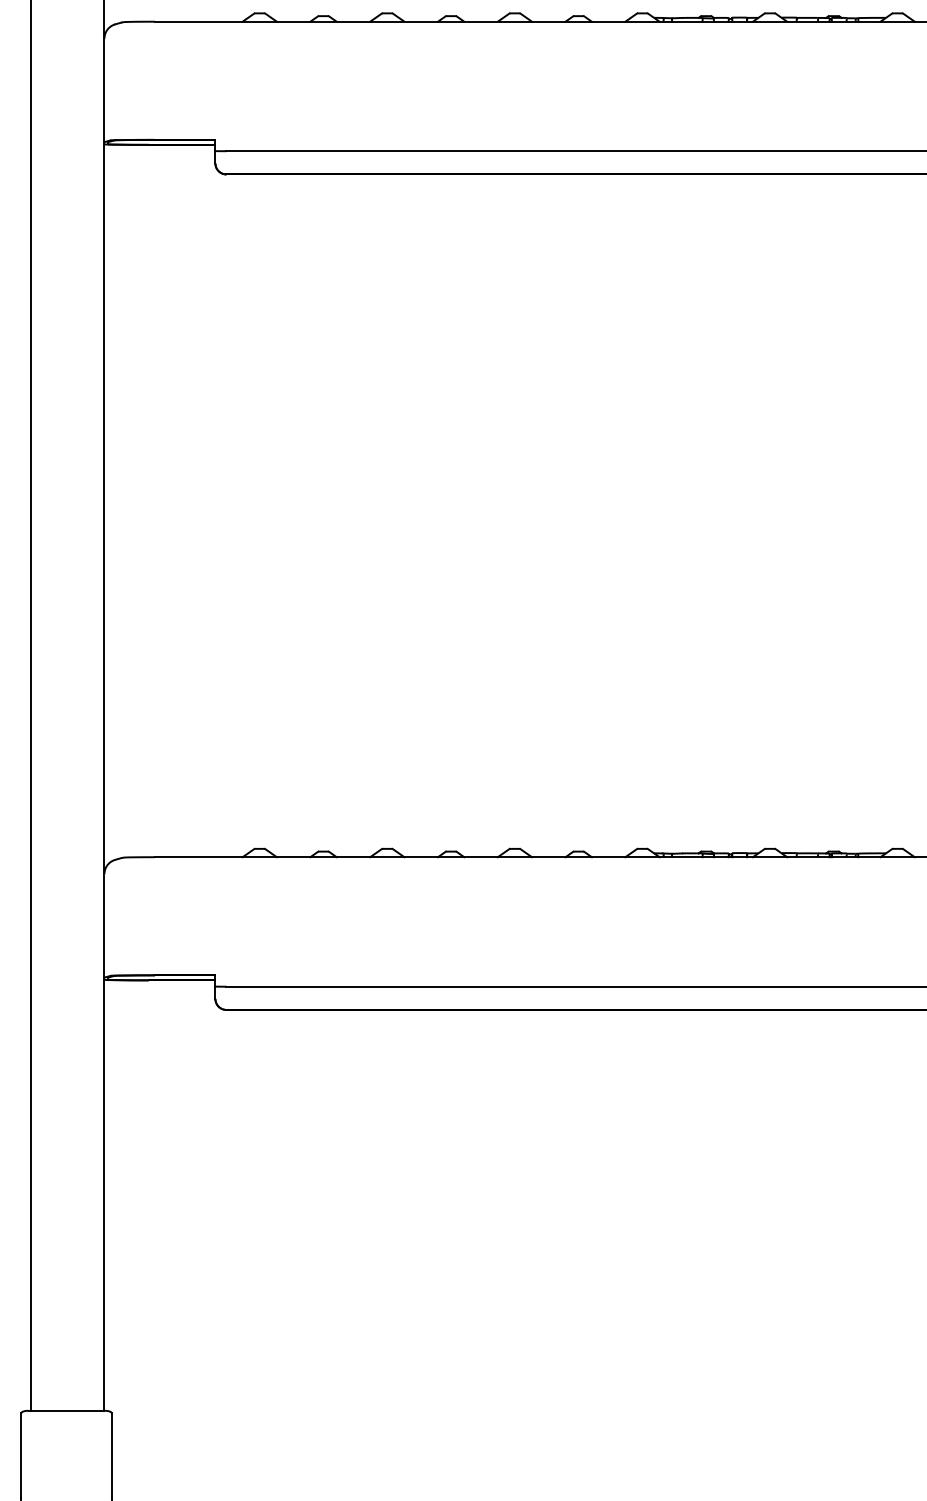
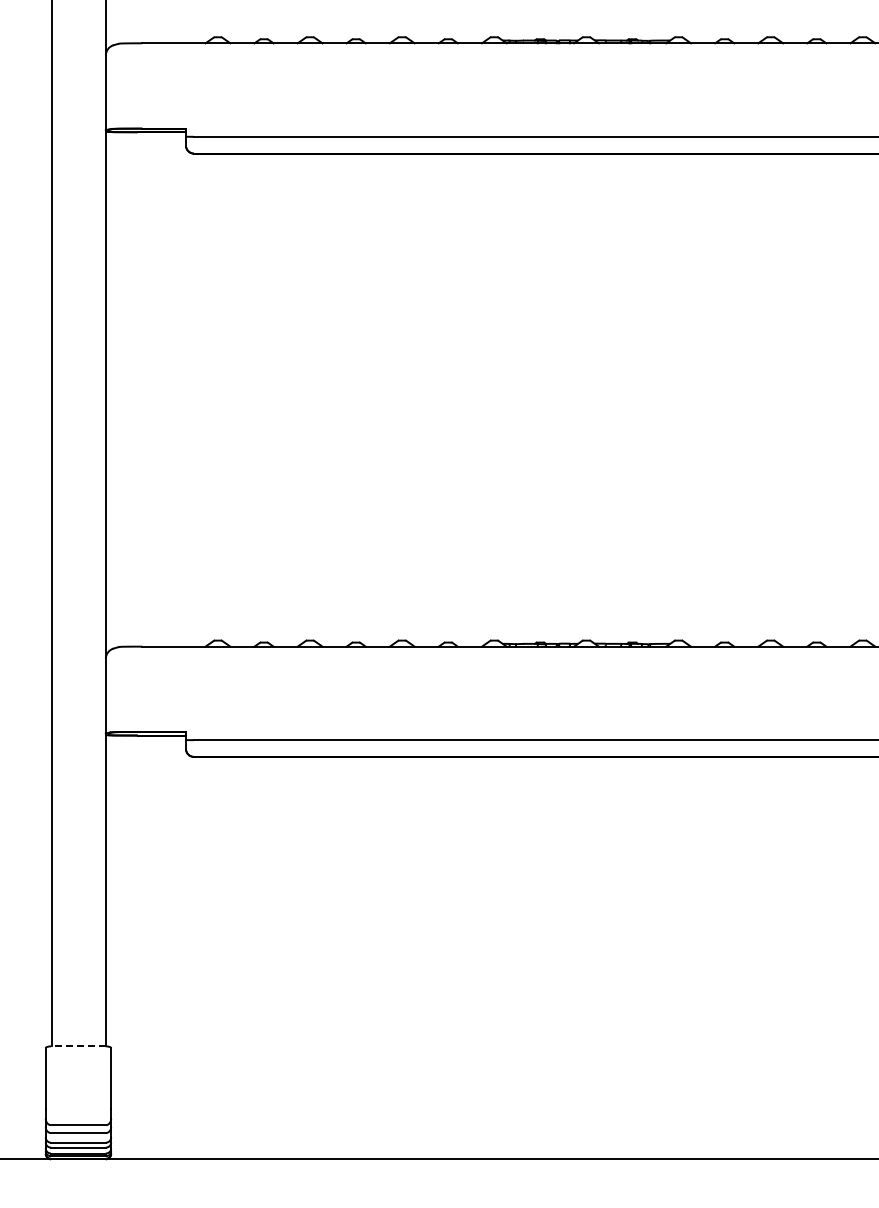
line: (65, 1410) -> (77, 1046), solid -> dashed

